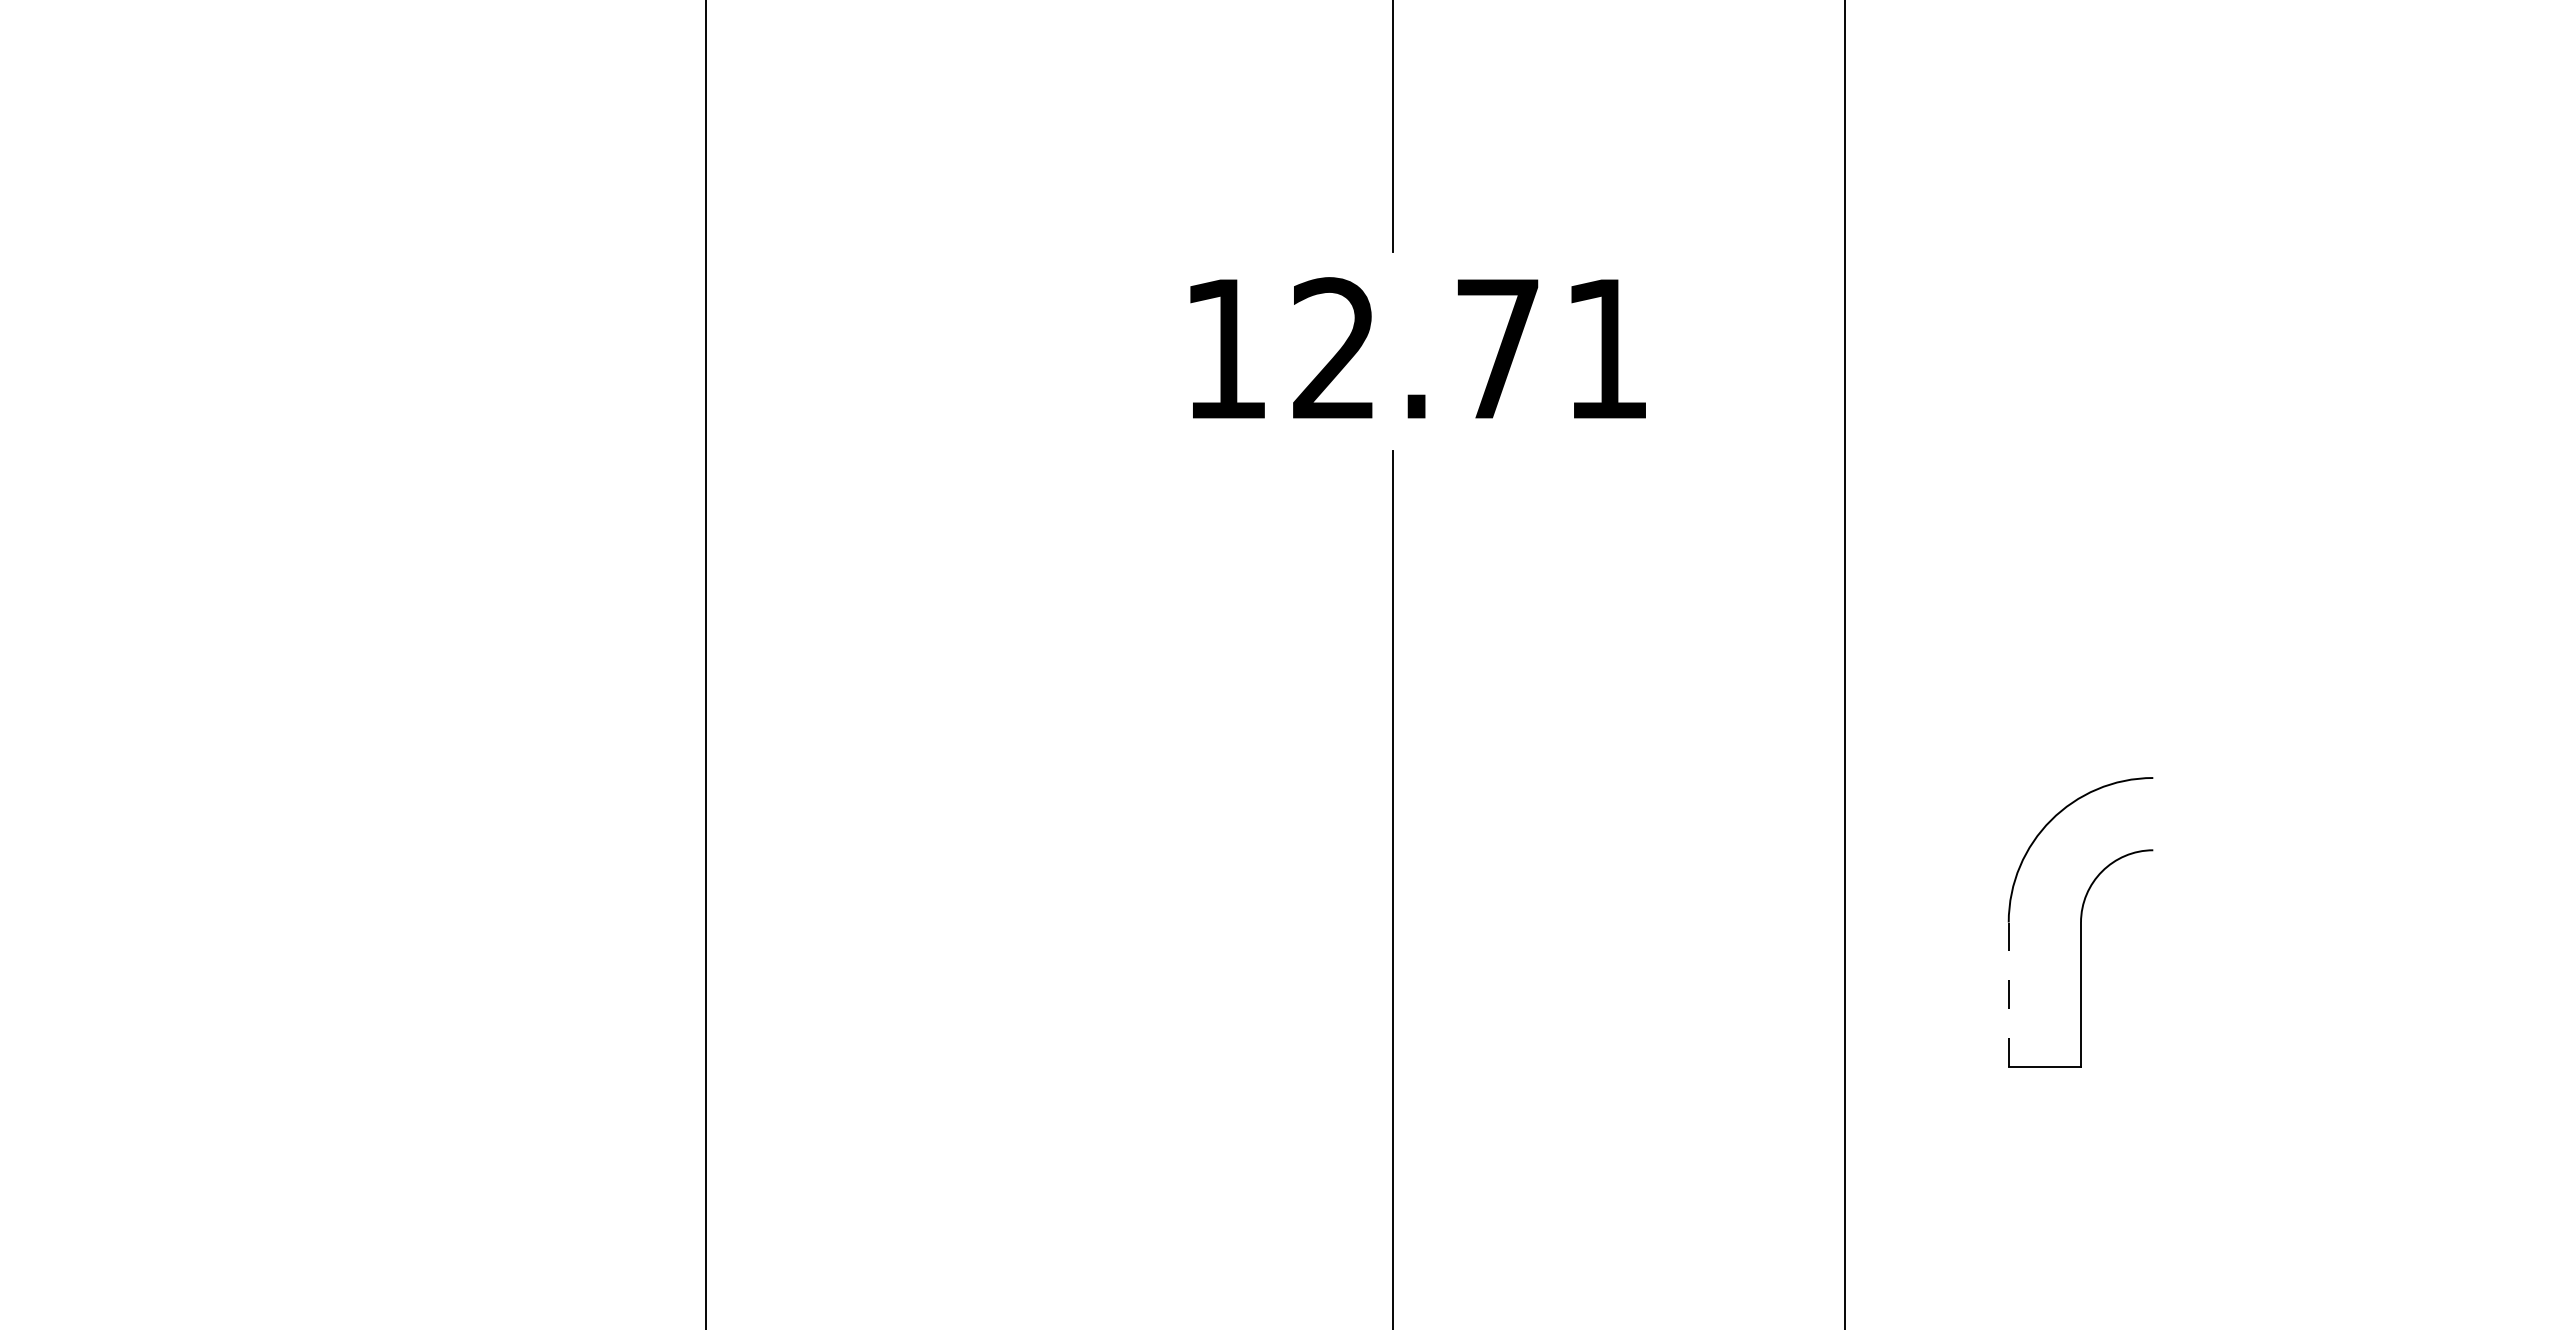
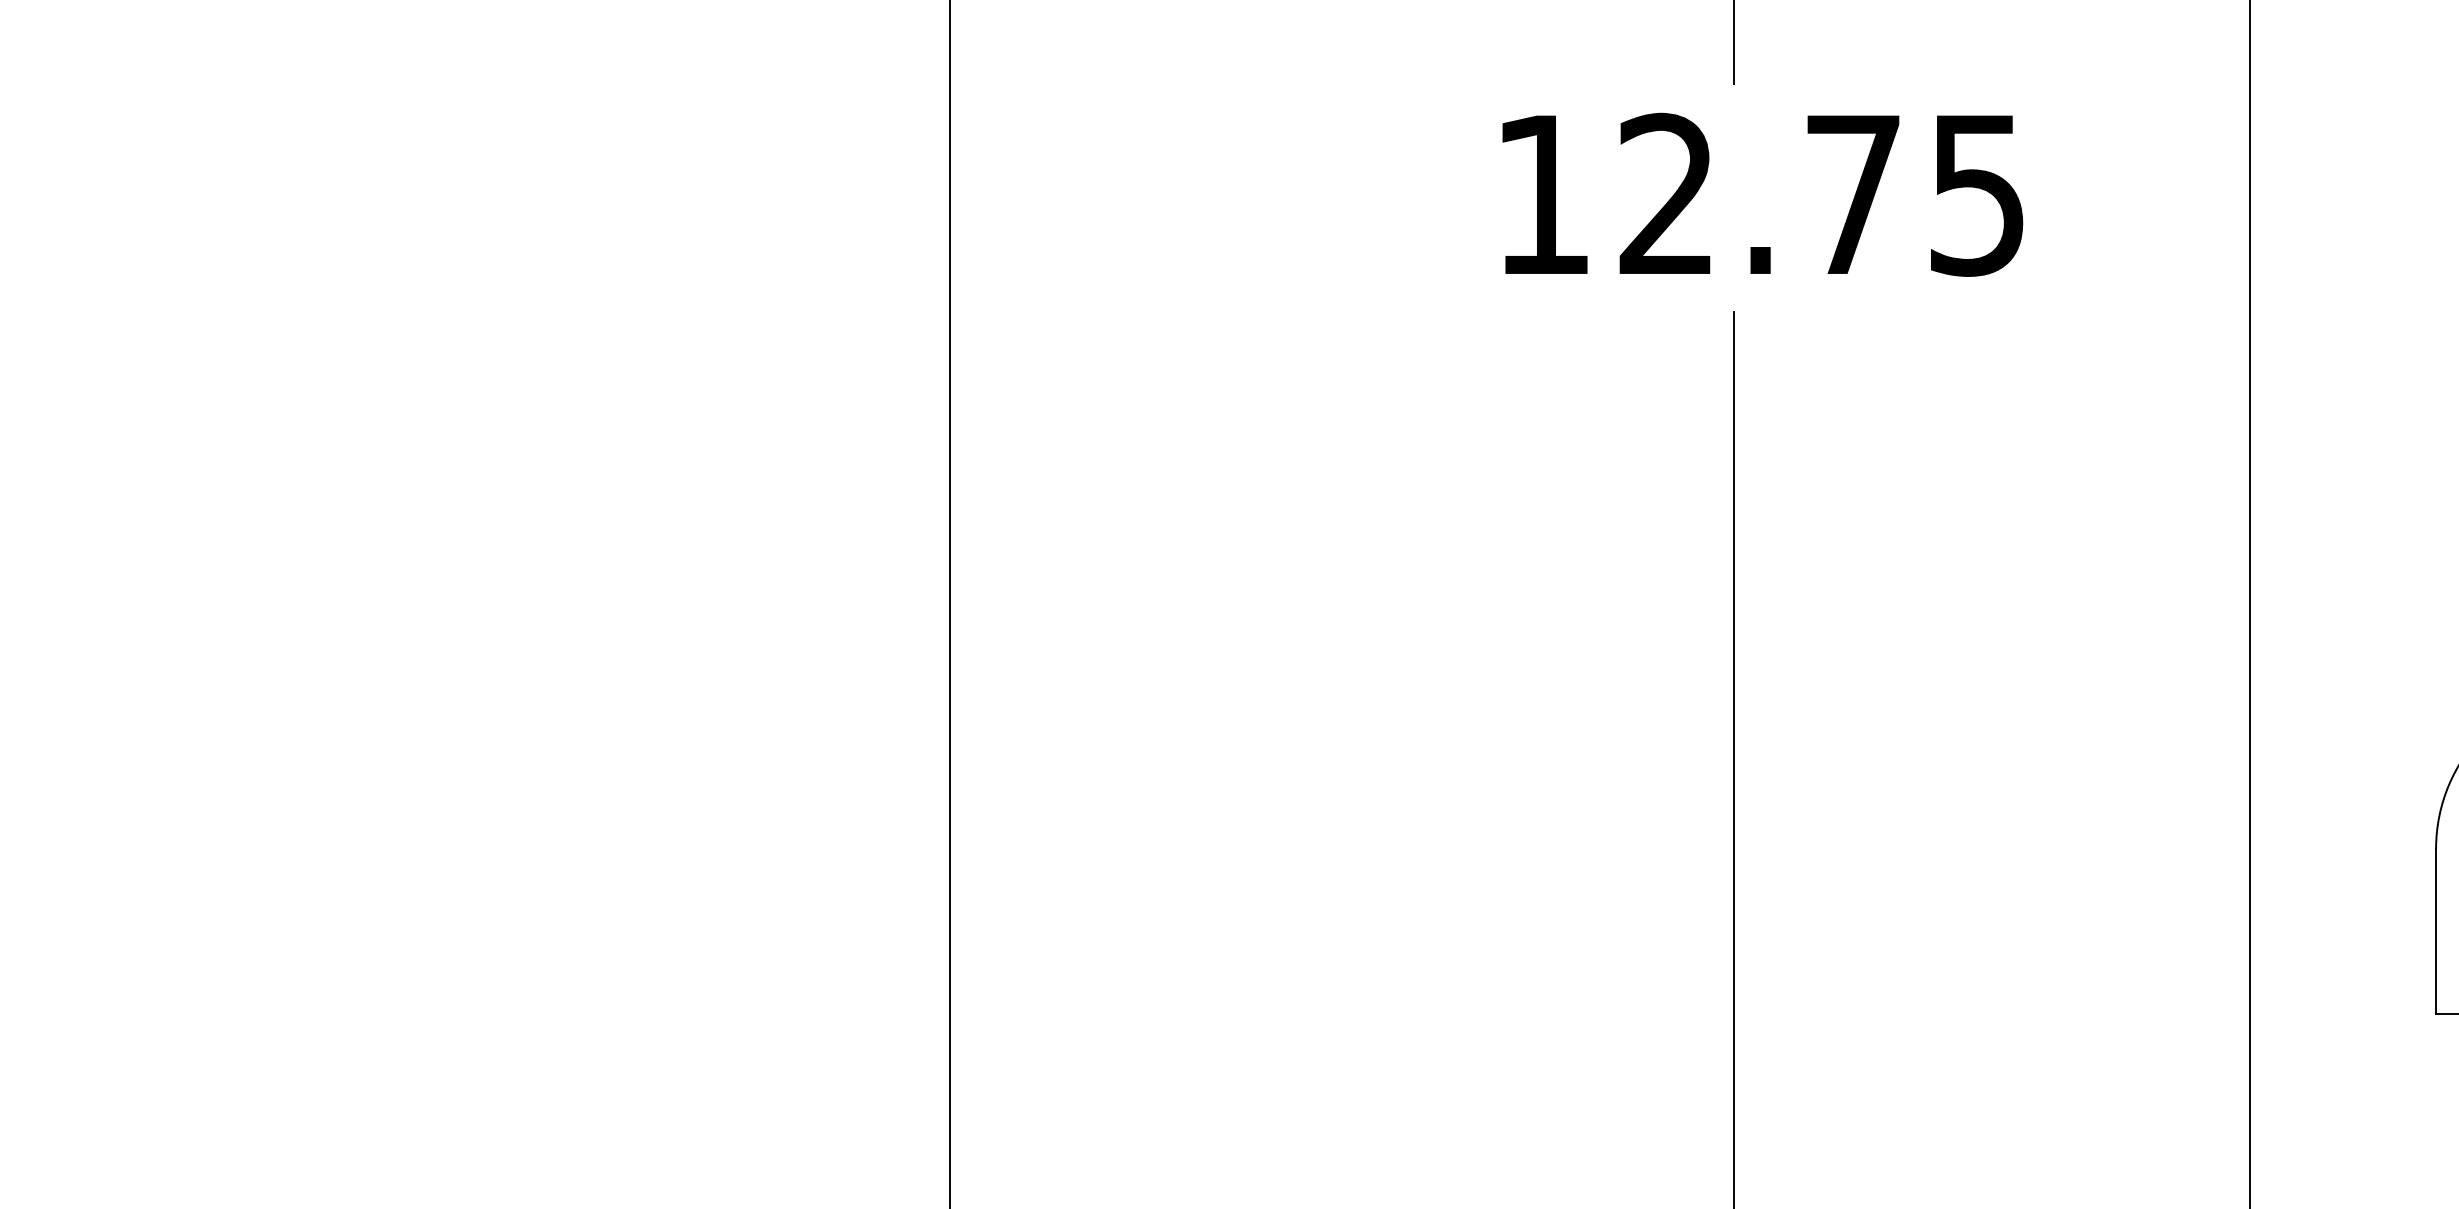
text: (1606, 349) -> (1977, 195), 12.71 -> 12.75
line: (2008, 994) -> (2435, 931), dashed -> solid

